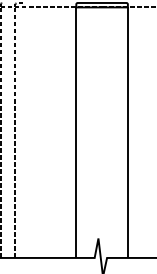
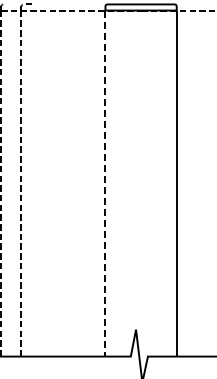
line: (76, 133) -> (105, 184), solid -> dashed

